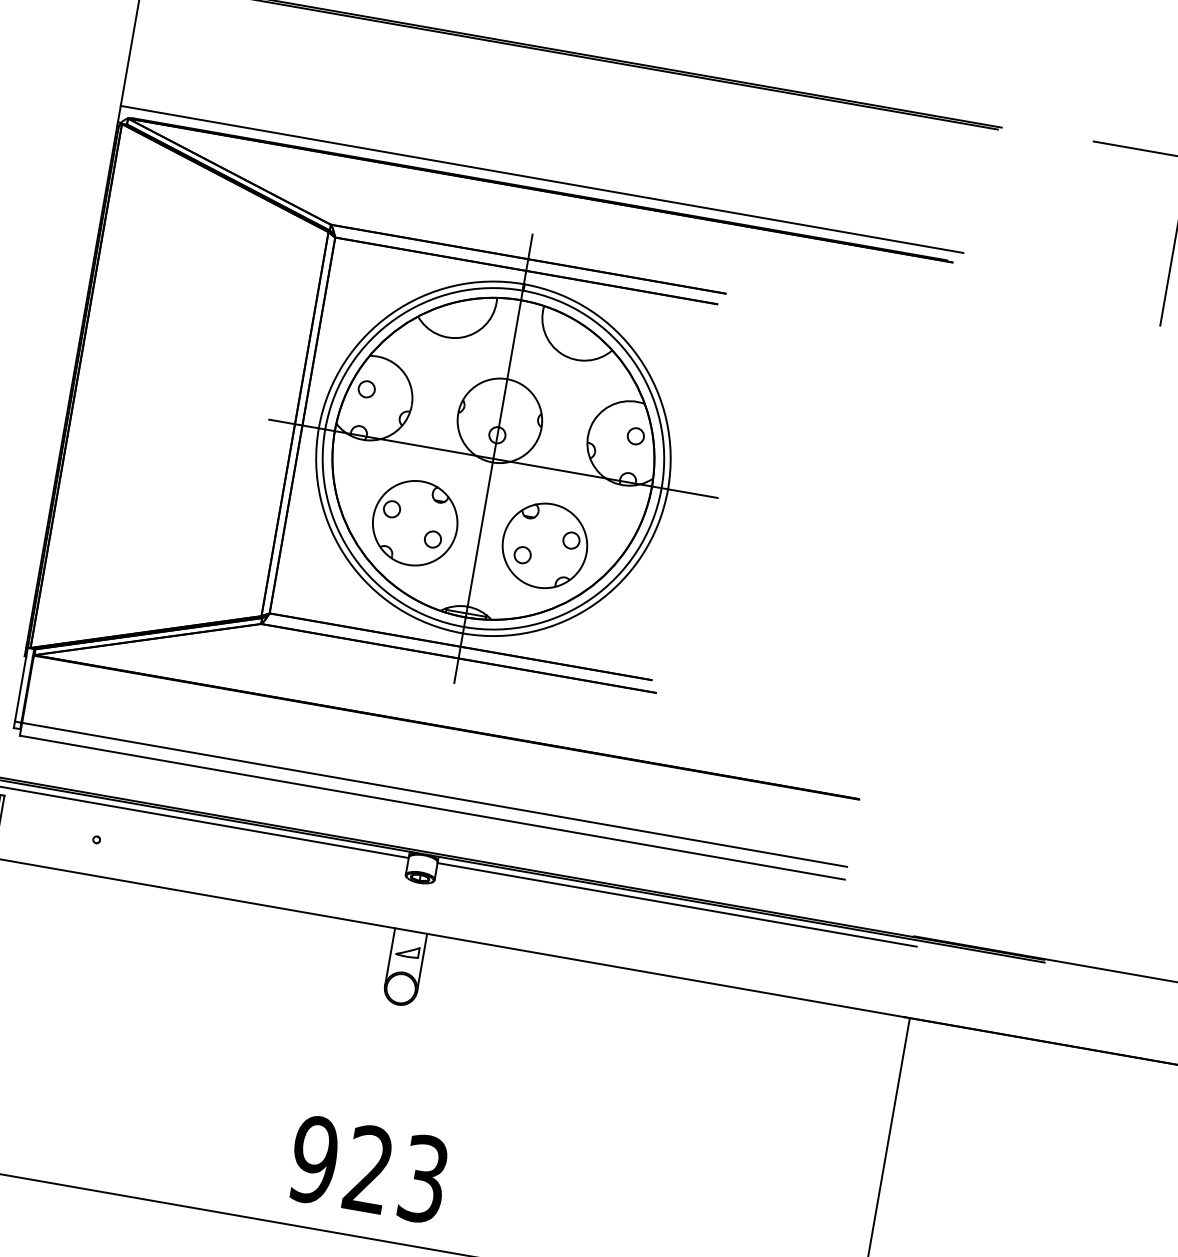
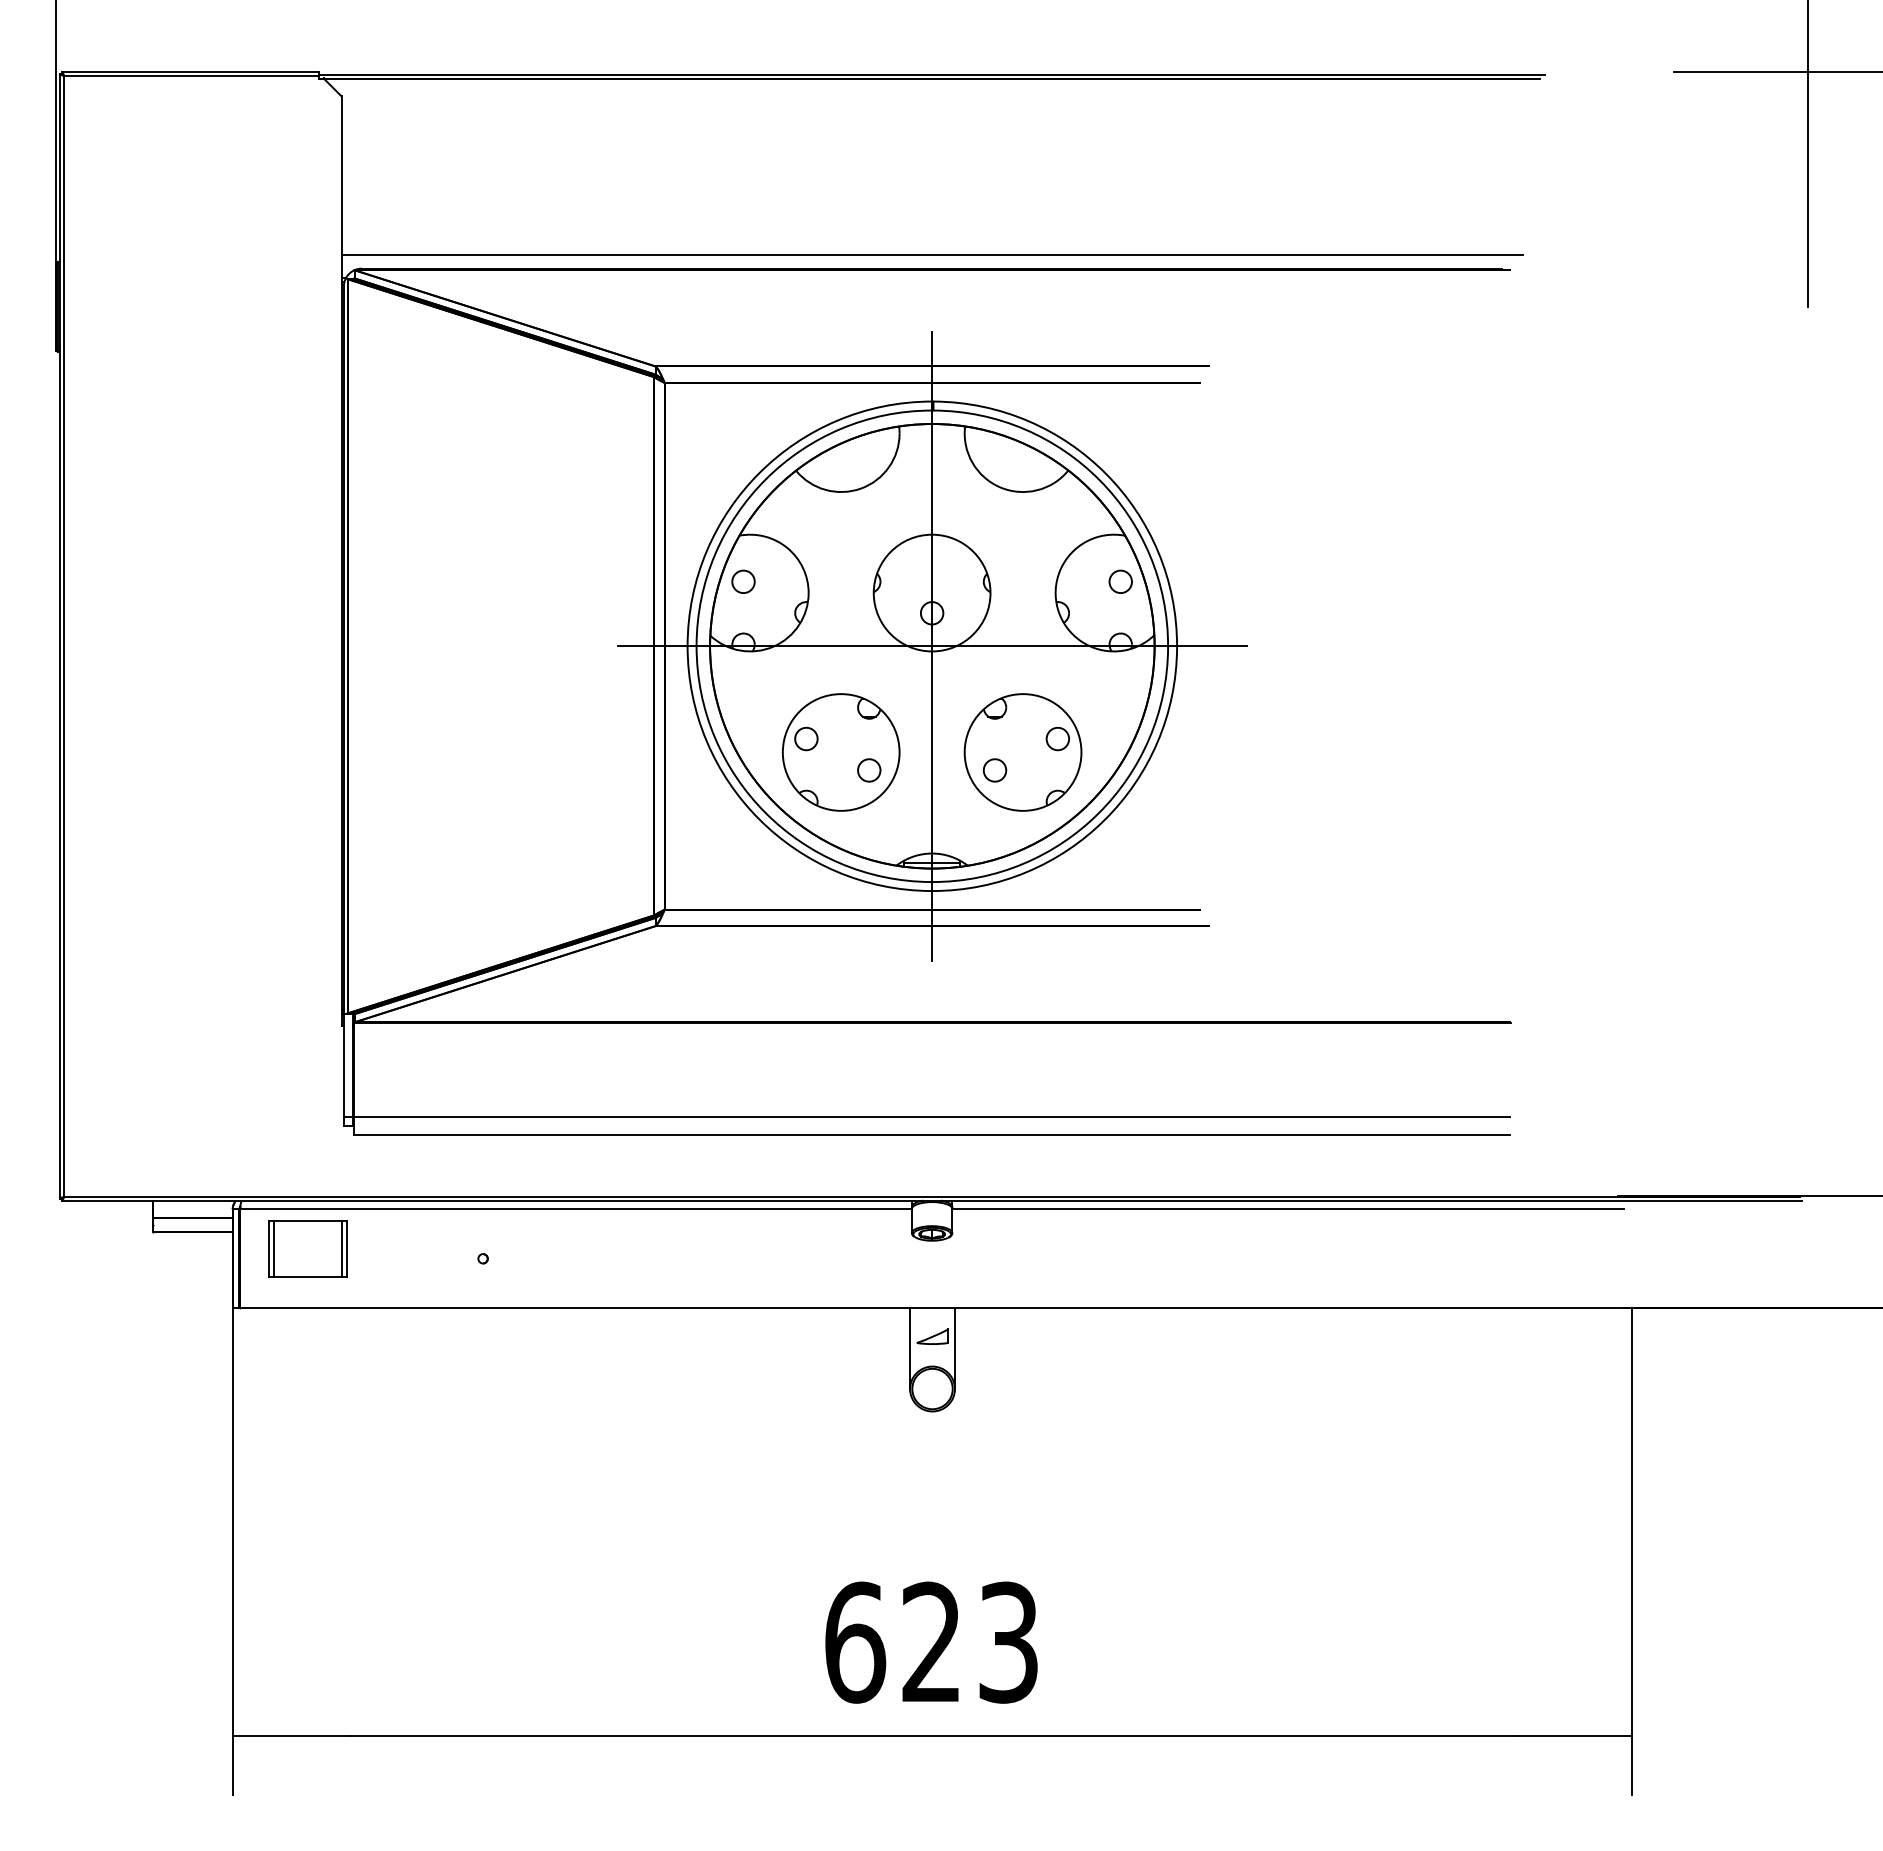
text: (314, 1159) -> (855, 1642), 923 -> 623

